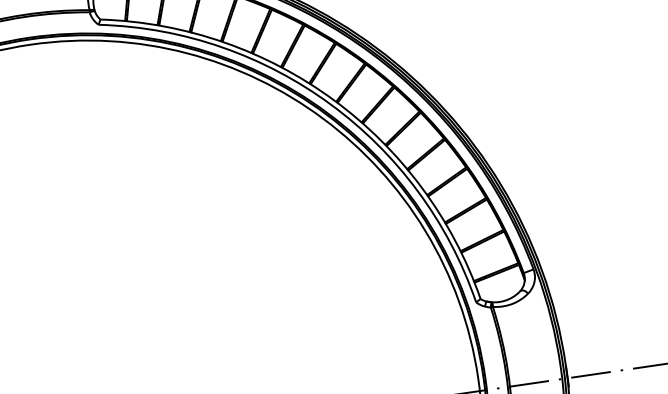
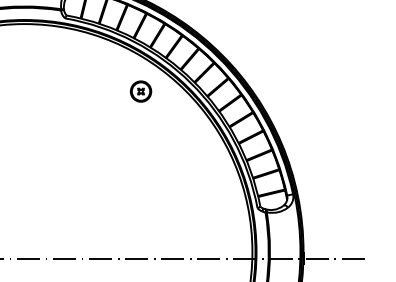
part: (246, 131) -> (140, 91), added

